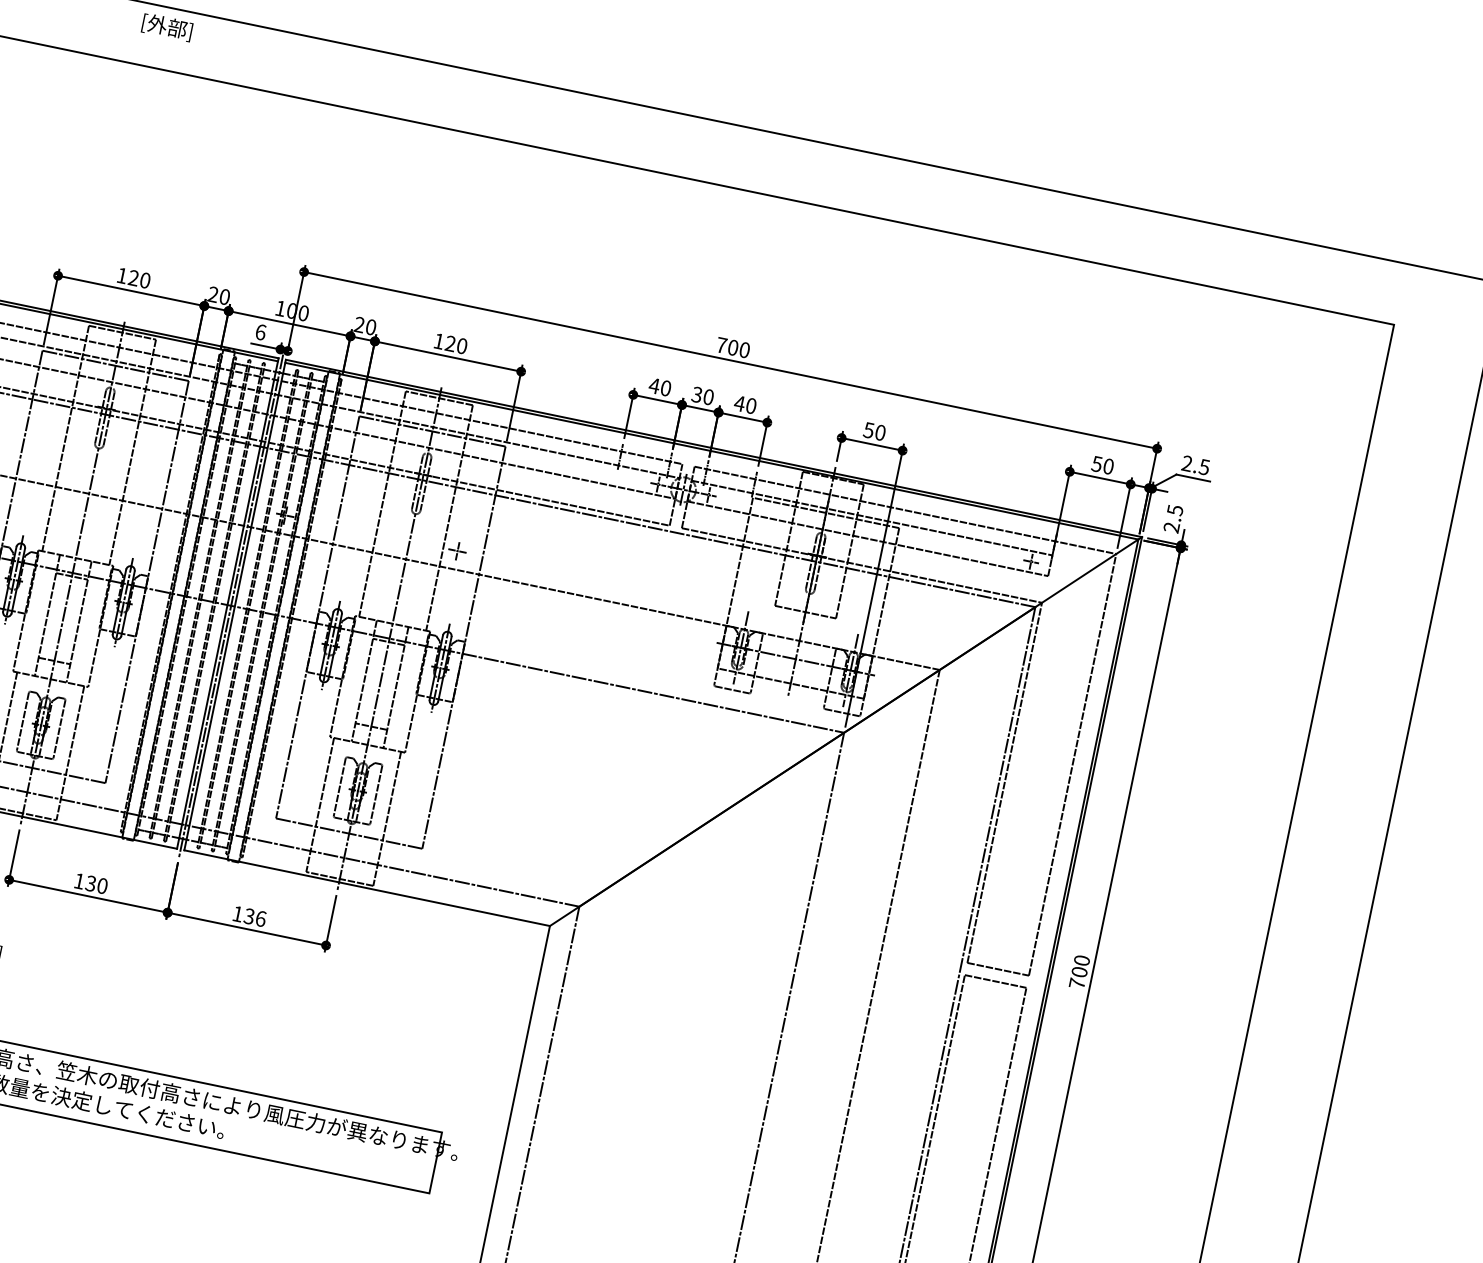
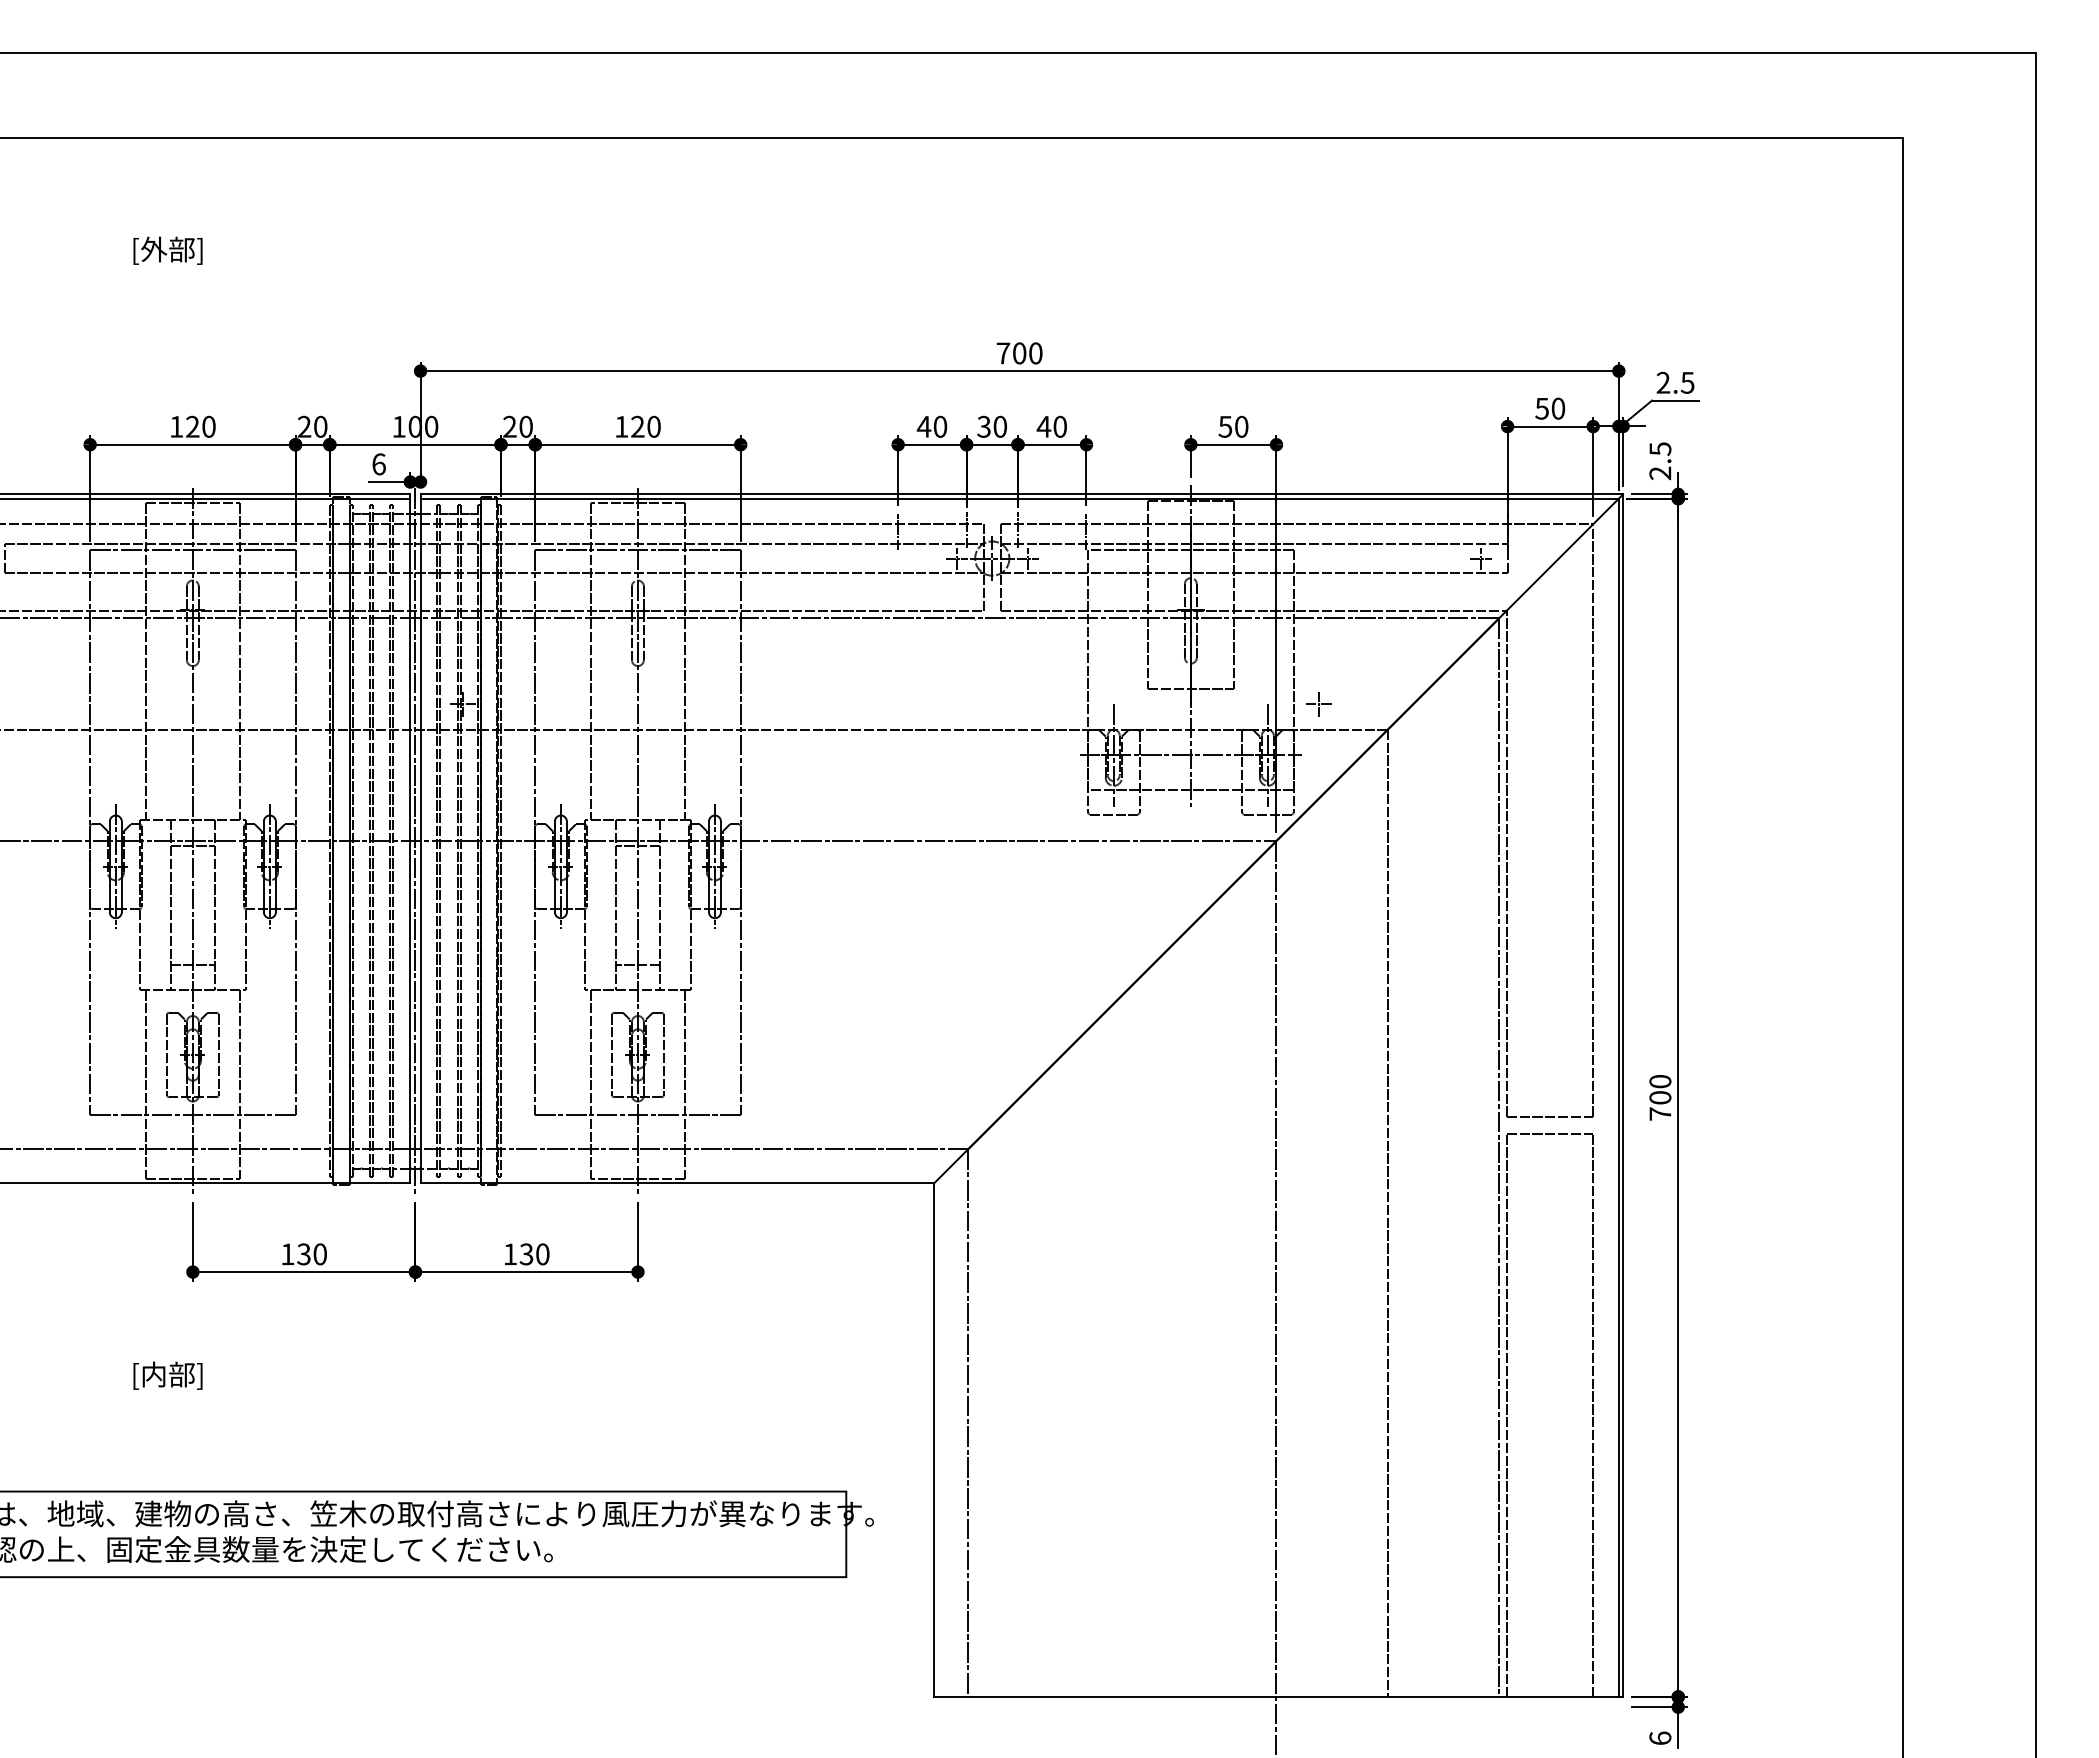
text: (166, 27) -> (167, 250), moved
part: (457, 551) -> (1318, 704), moved
text: (260, 918) -> (542, 1254), 136 -> 130

